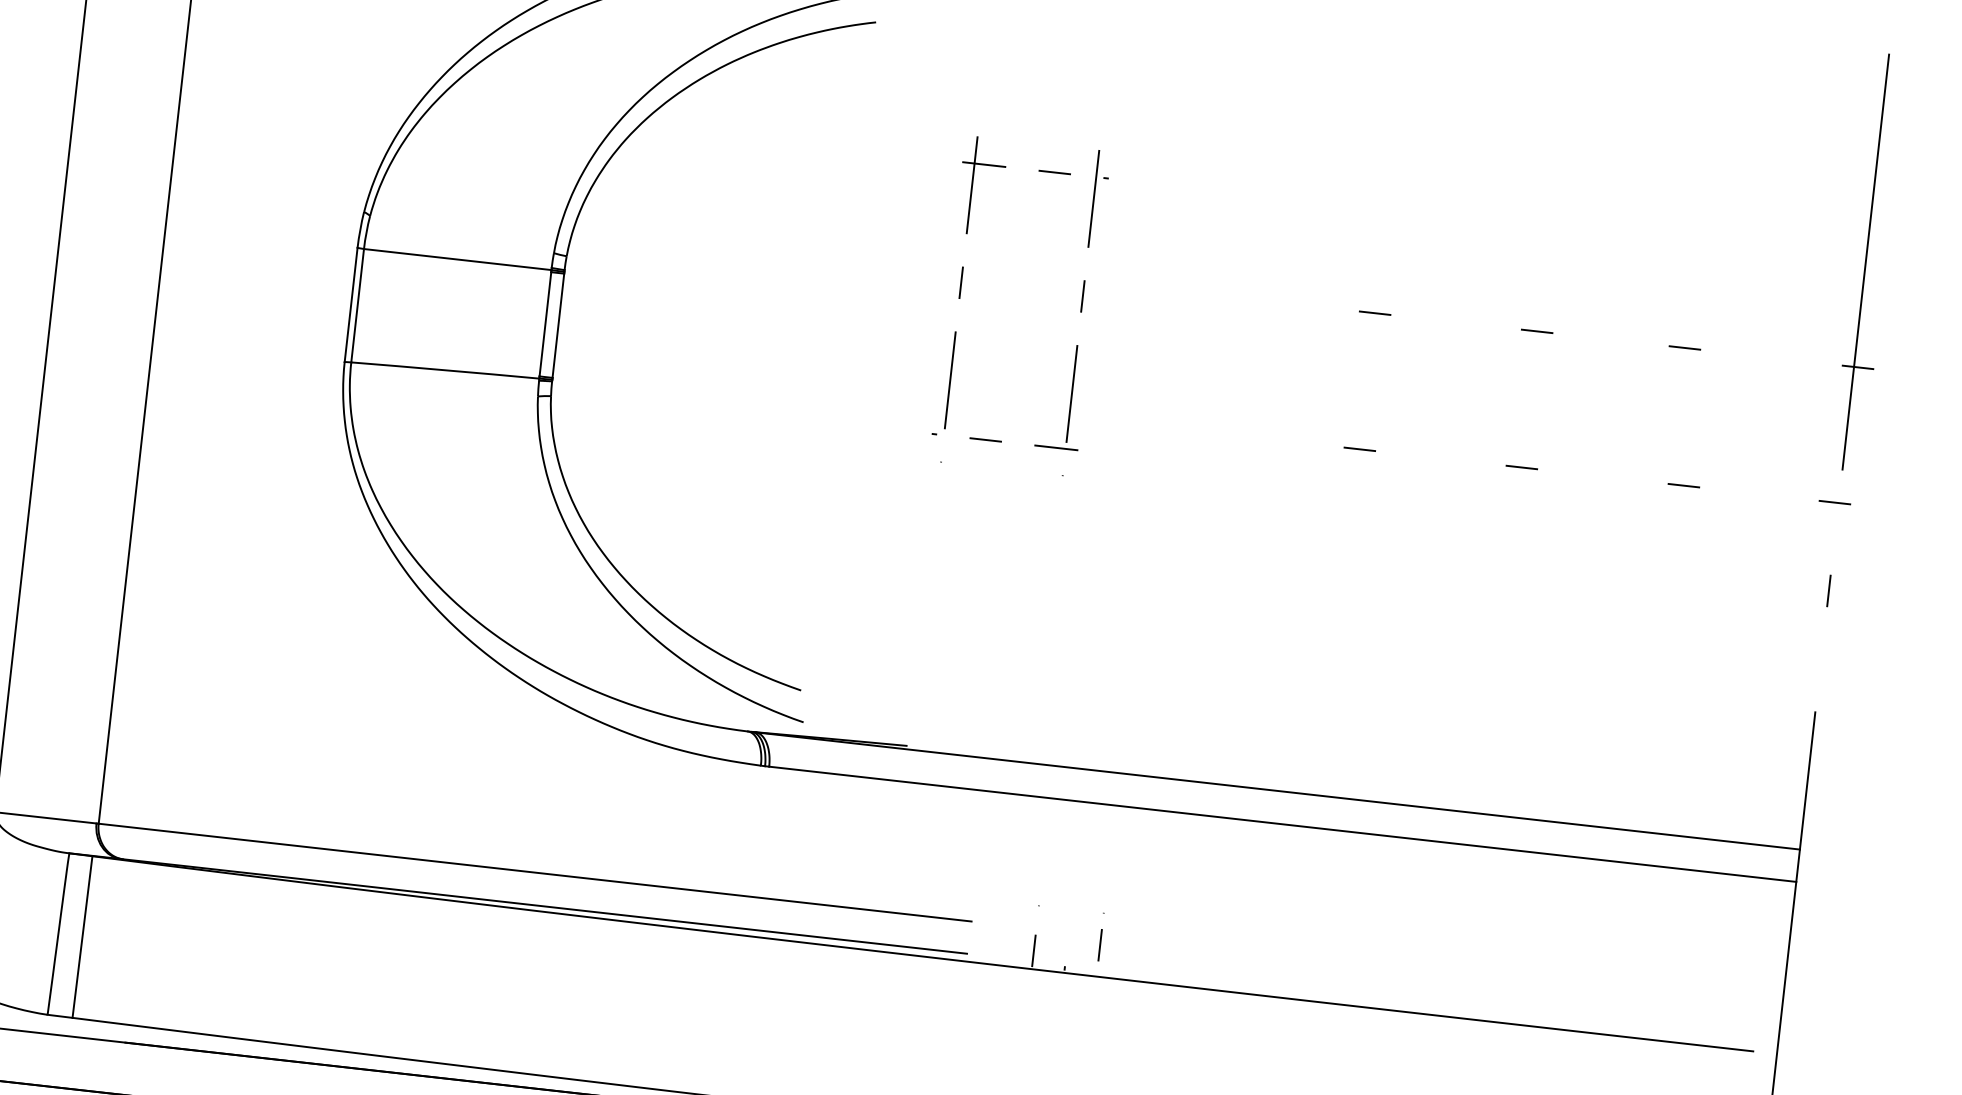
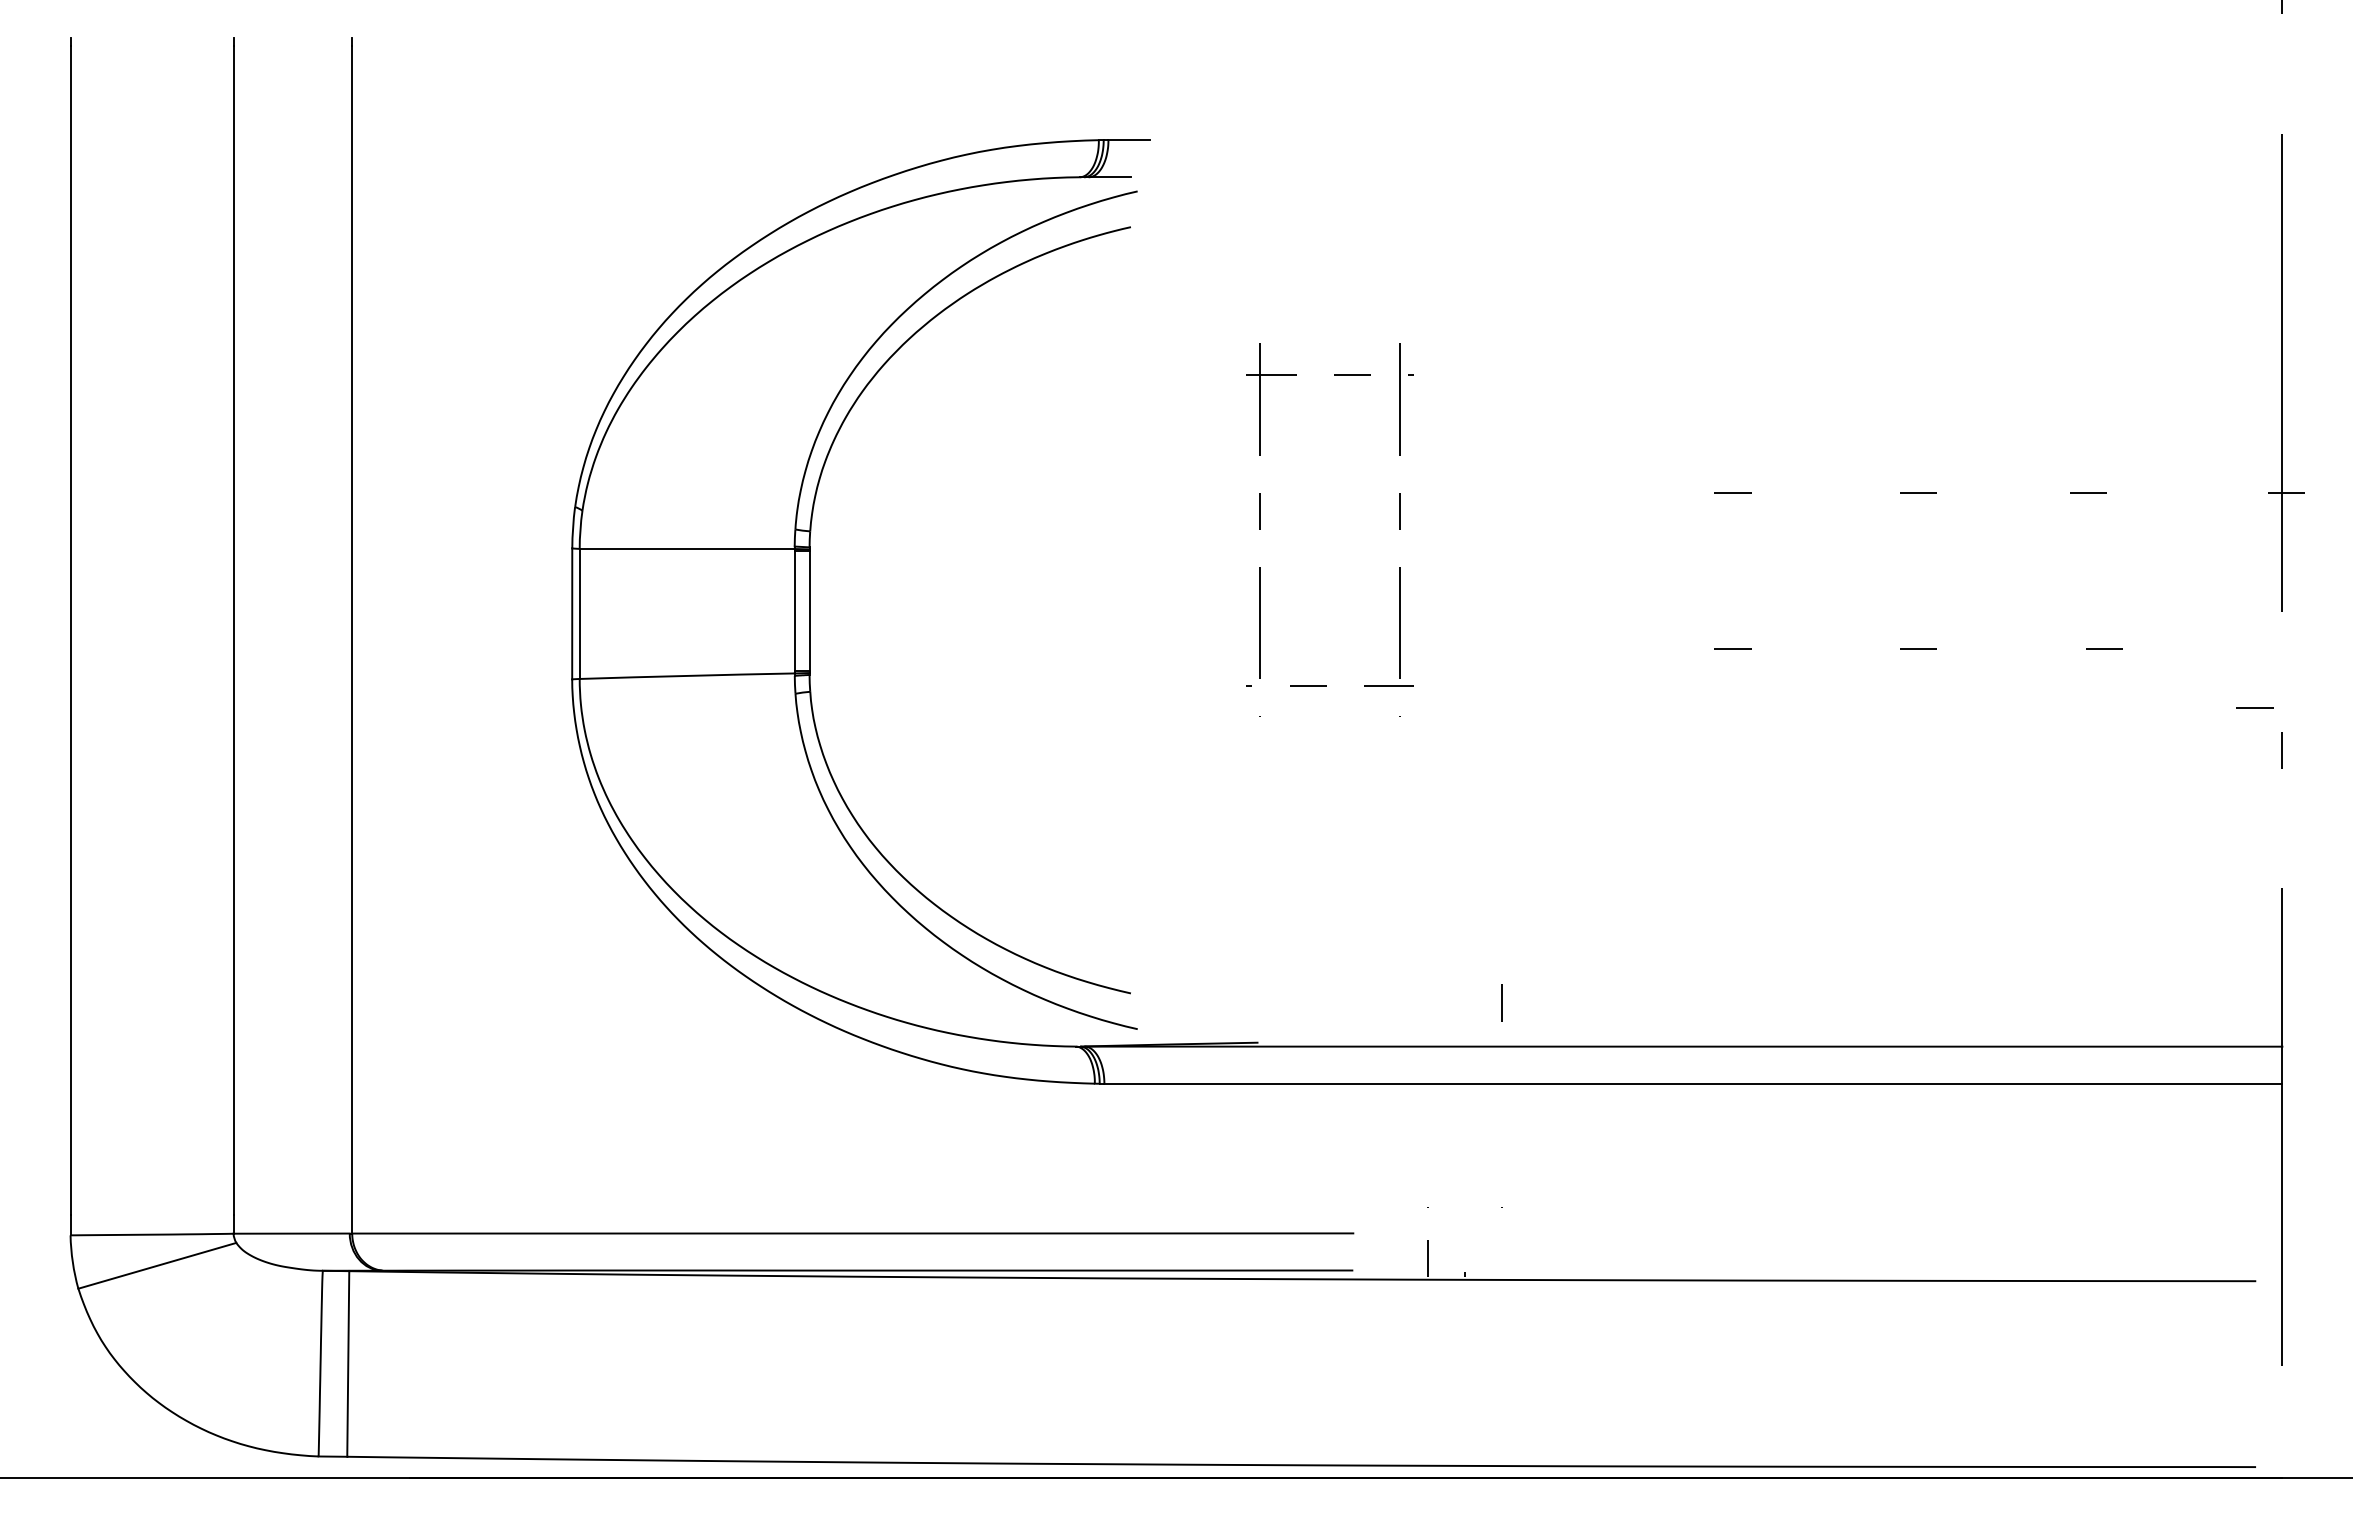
line: (1834, 501) -> (2254, 707), moved
line: (1099, 944) -> (1501, 1002), moved

